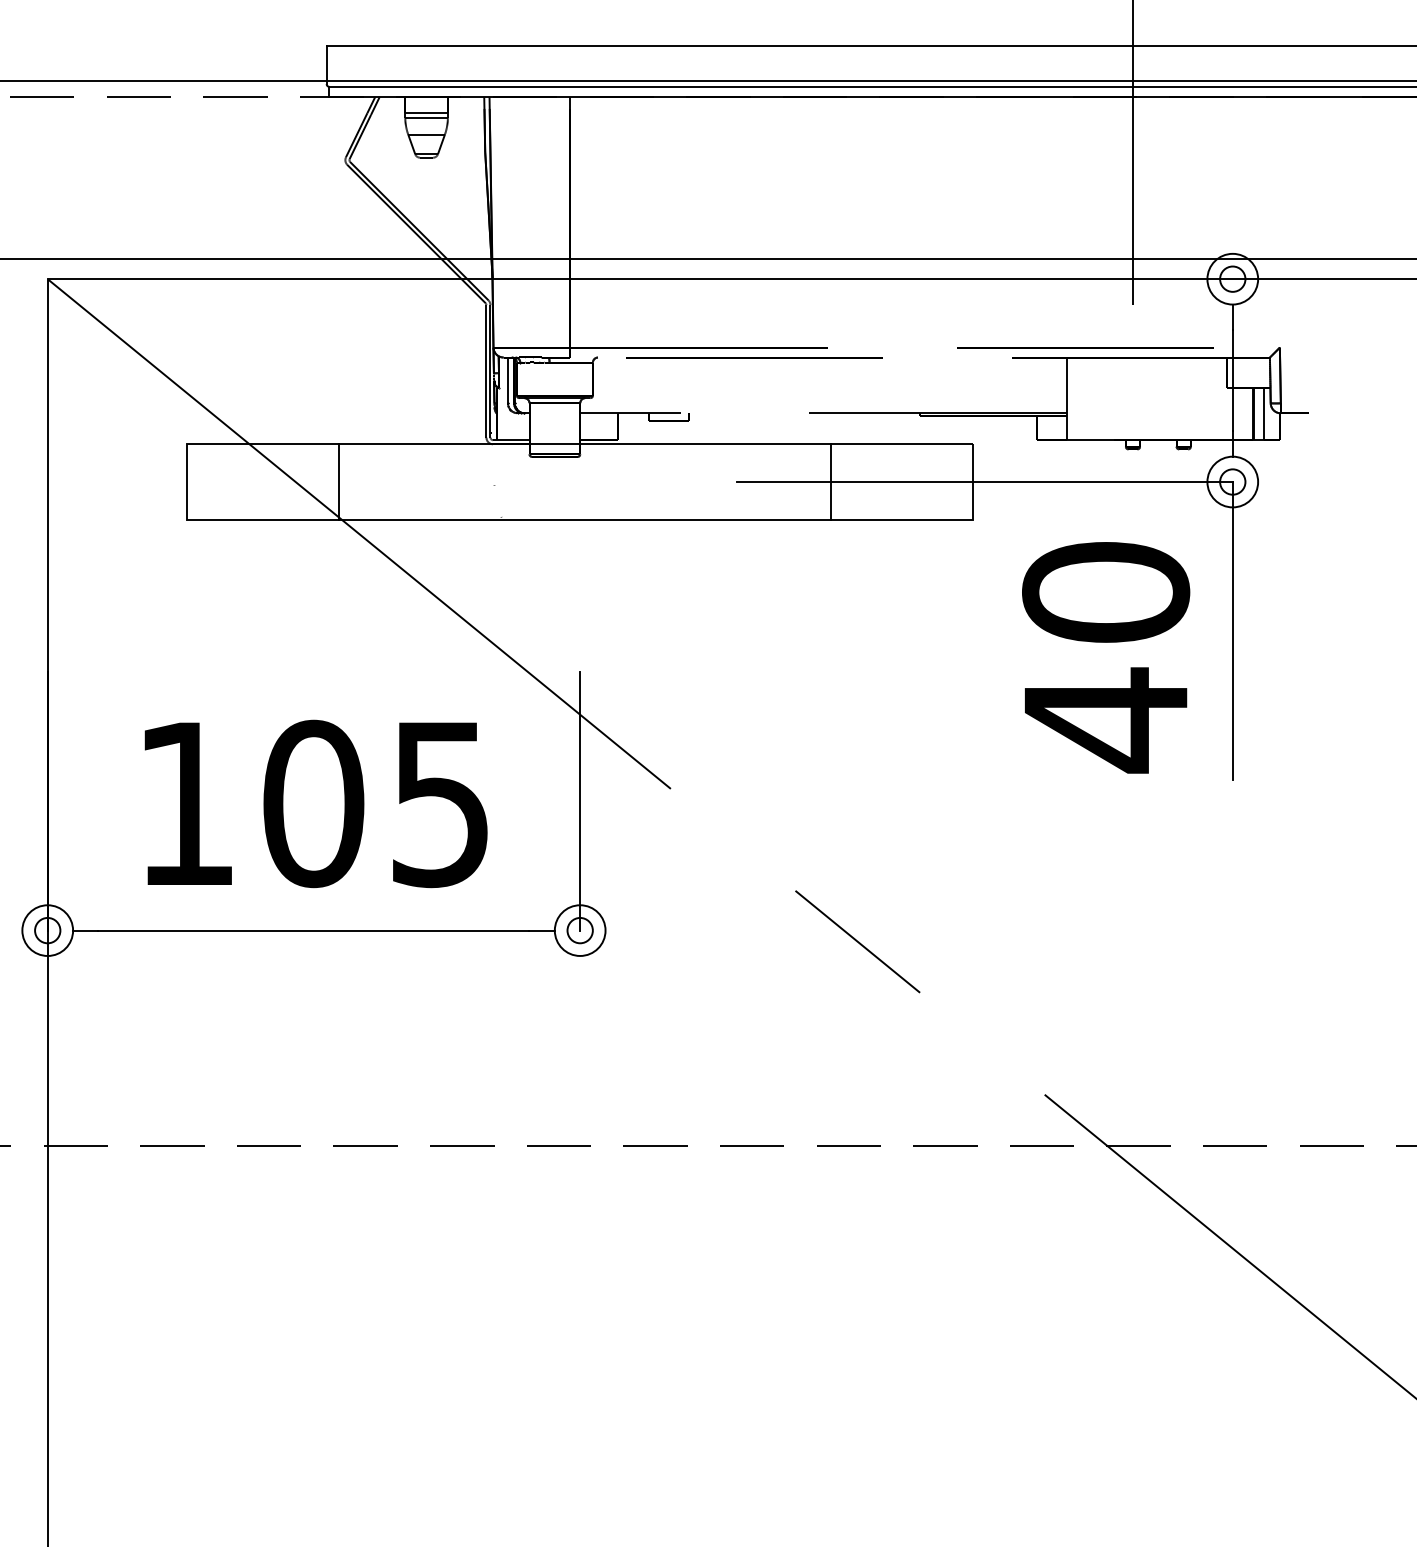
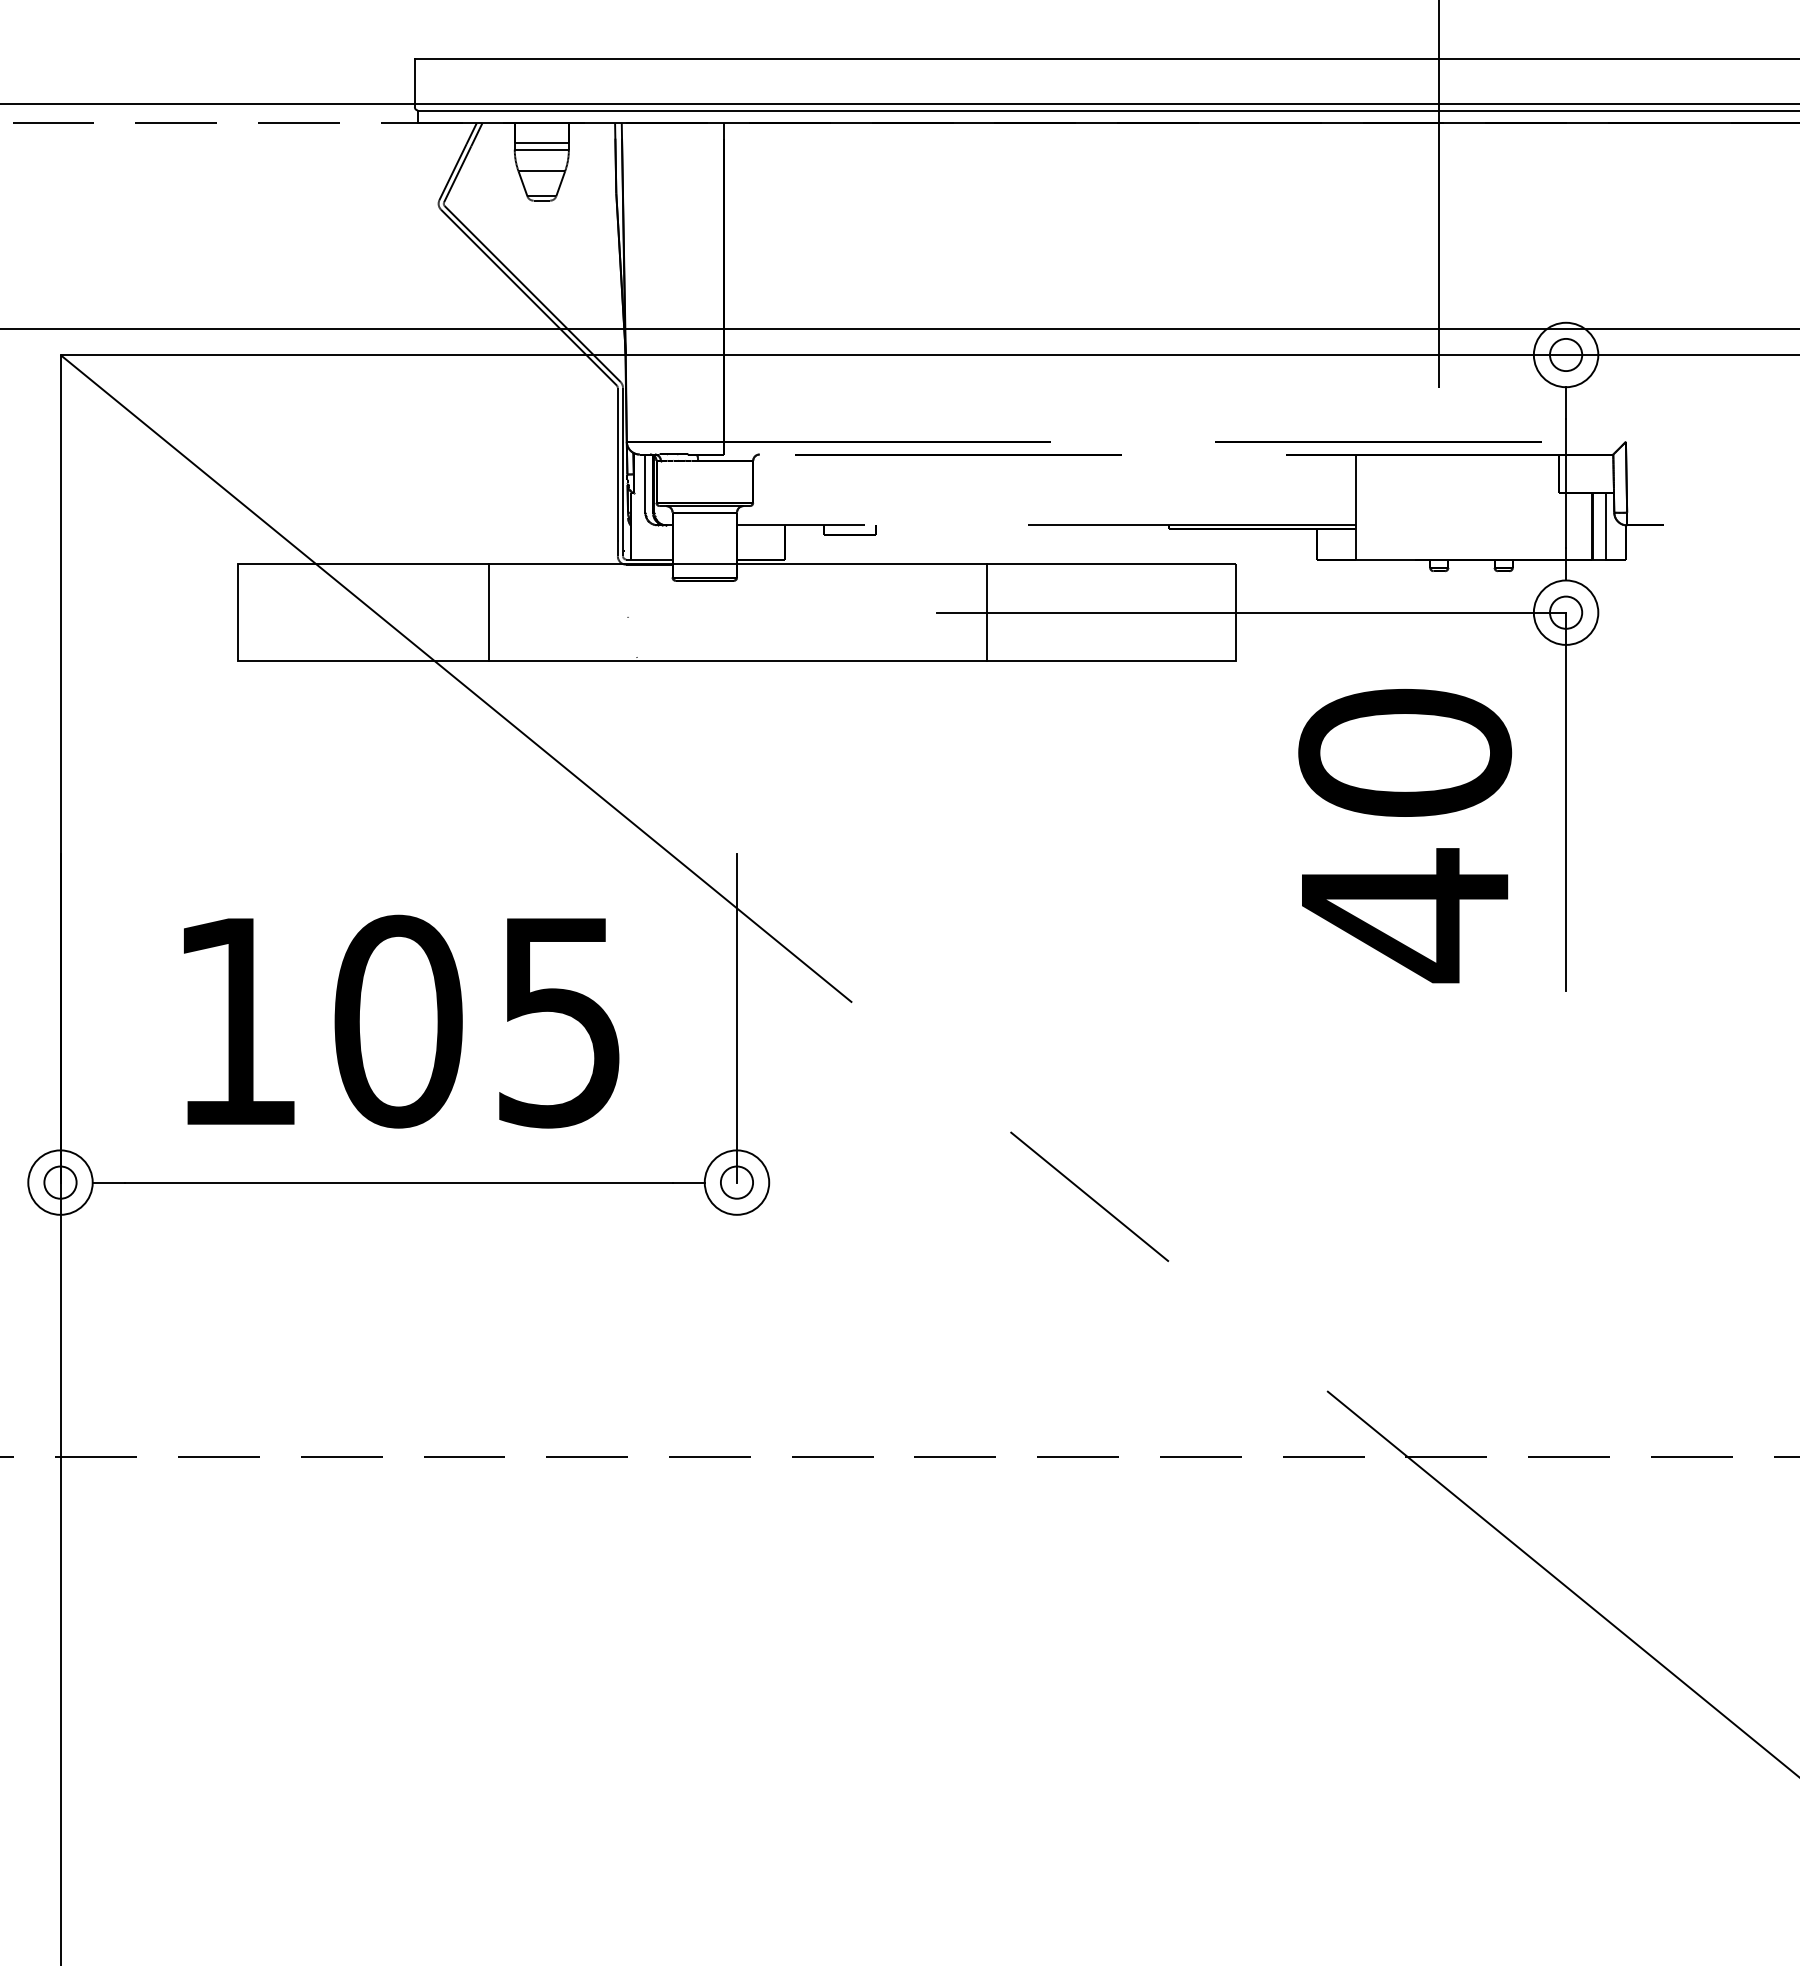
line: (338, 481) -> (489, 612), moved
line: (830, 481) -> (987, 612), moved

